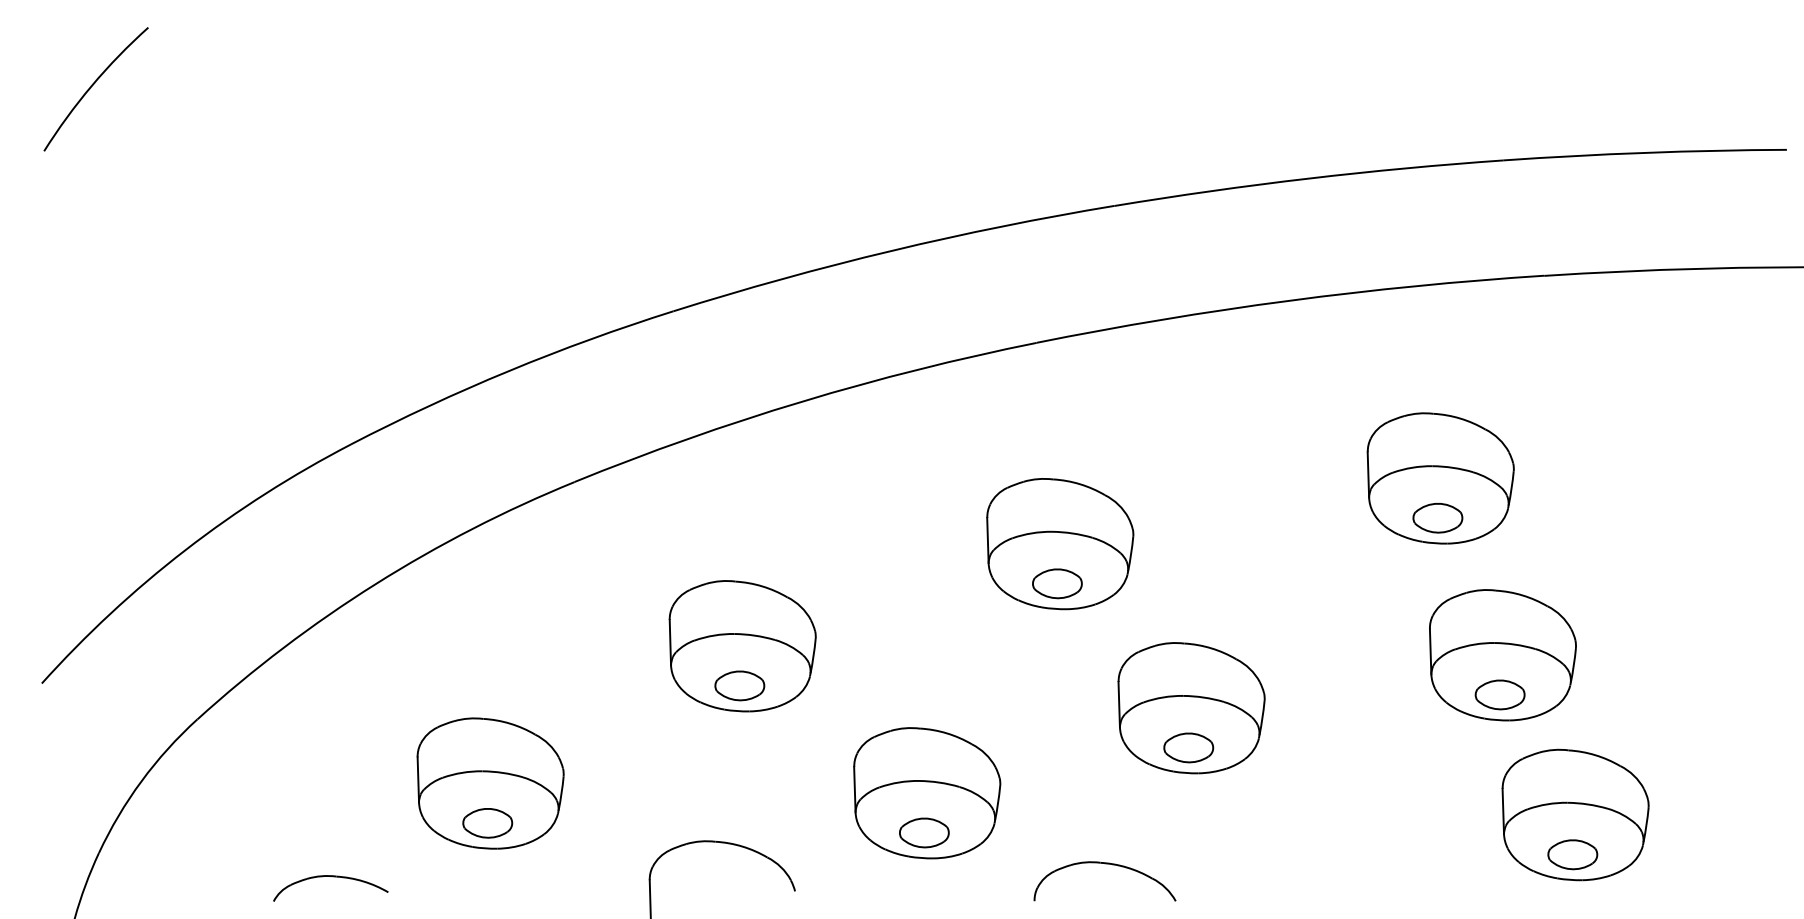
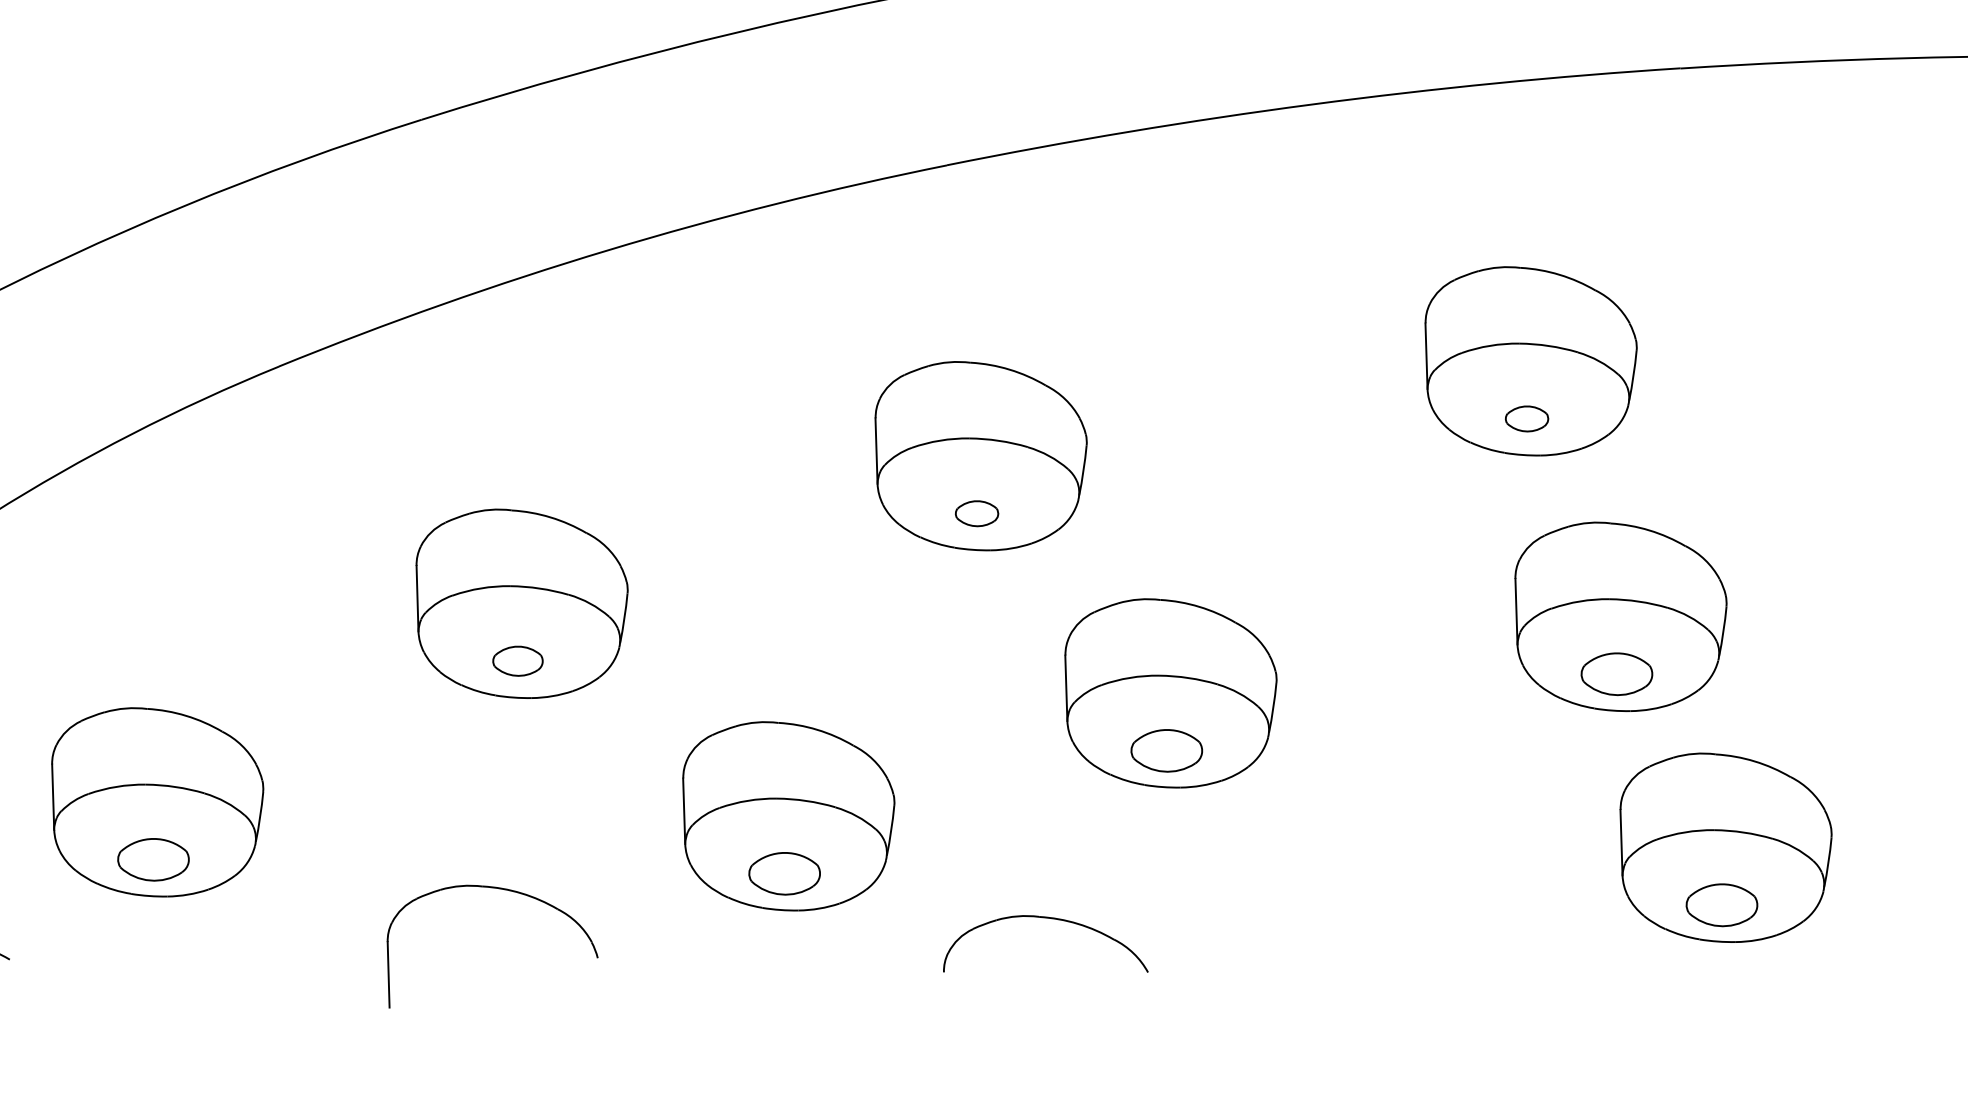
part: (1437, 518) -> (1526, 419), size x0.6
part: (1057, 583) -> (977, 513), size x0.6
part: (739, 685) -> (517, 660), size x0.7

